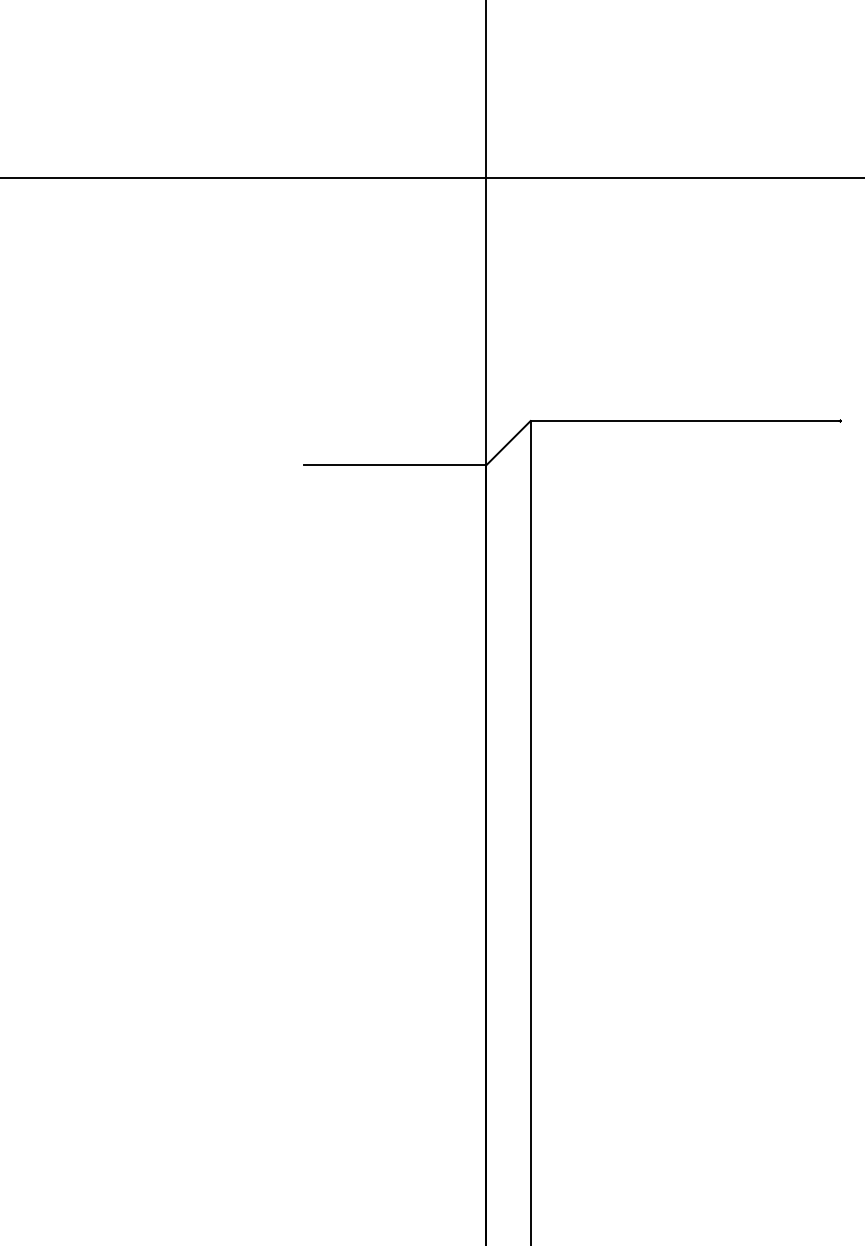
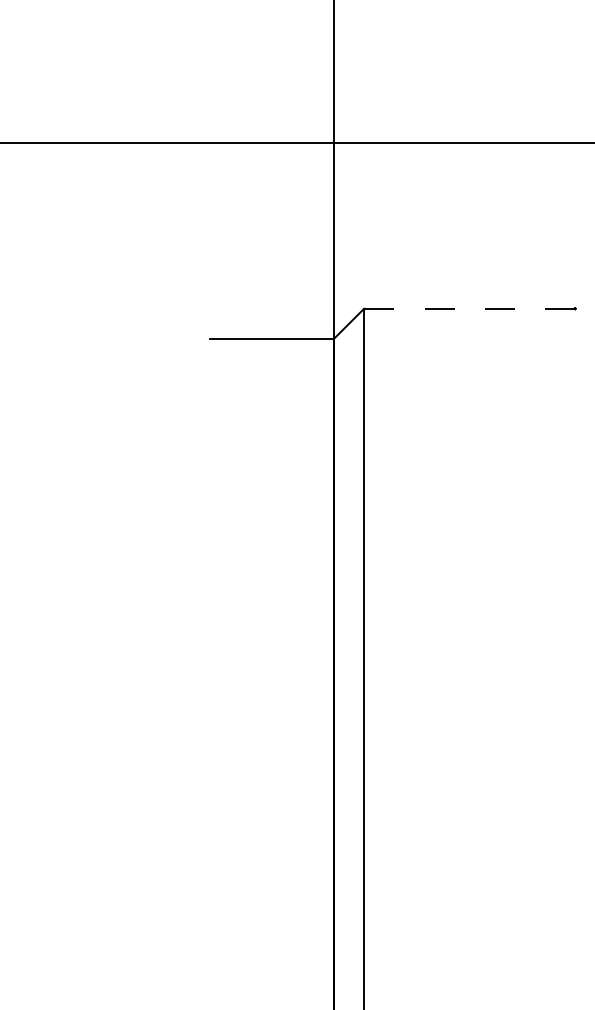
line: (685, 420) -> (469, 308), solid -> dashed

